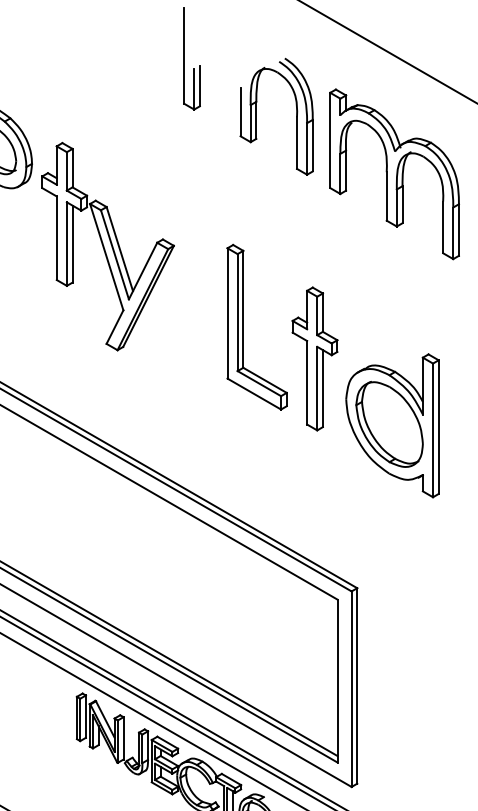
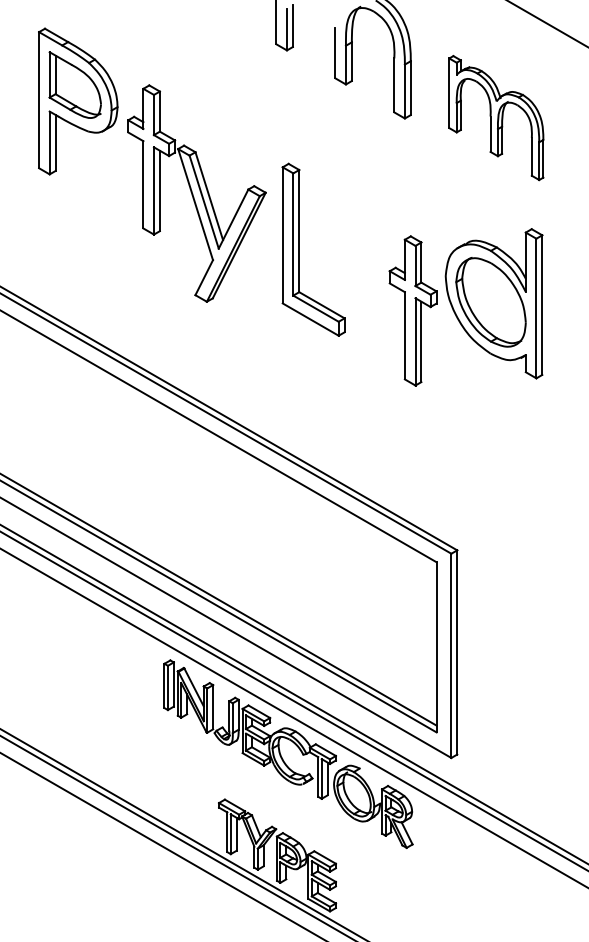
part: (394, 173) -> (496, 117), size x0.7
part: (243, 326) -> (299, 249), moved
part: (391, 425) -> (493, 303), moved

